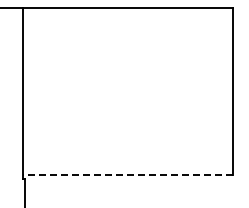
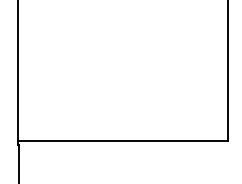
line: (128, 174) -> (122, 140), dashed -> solid

